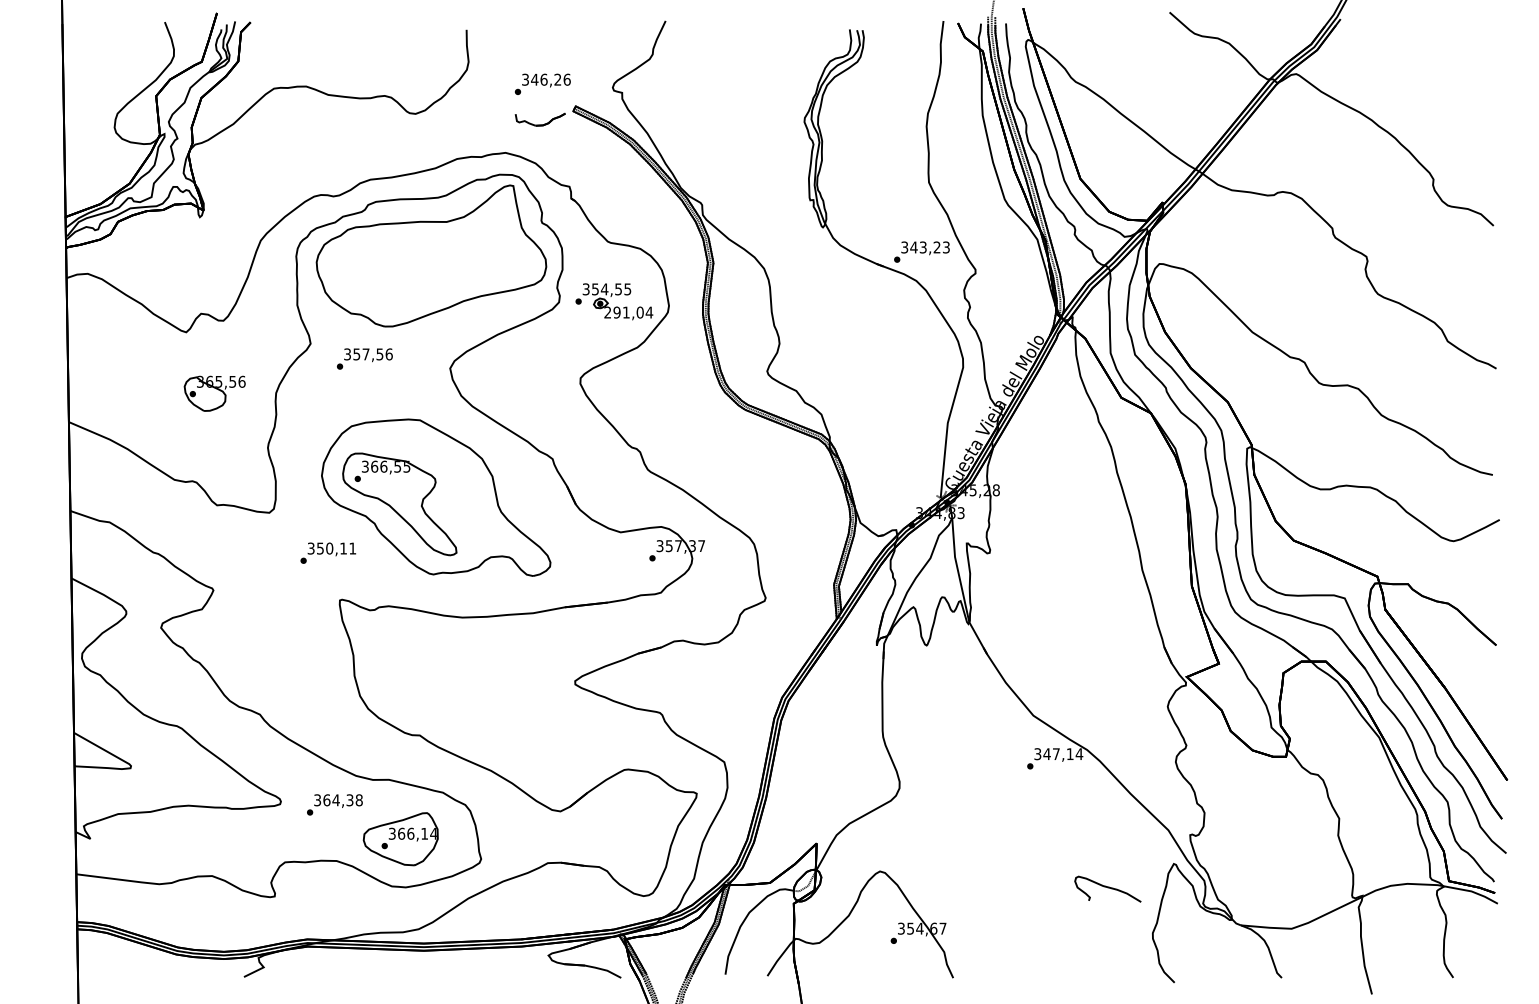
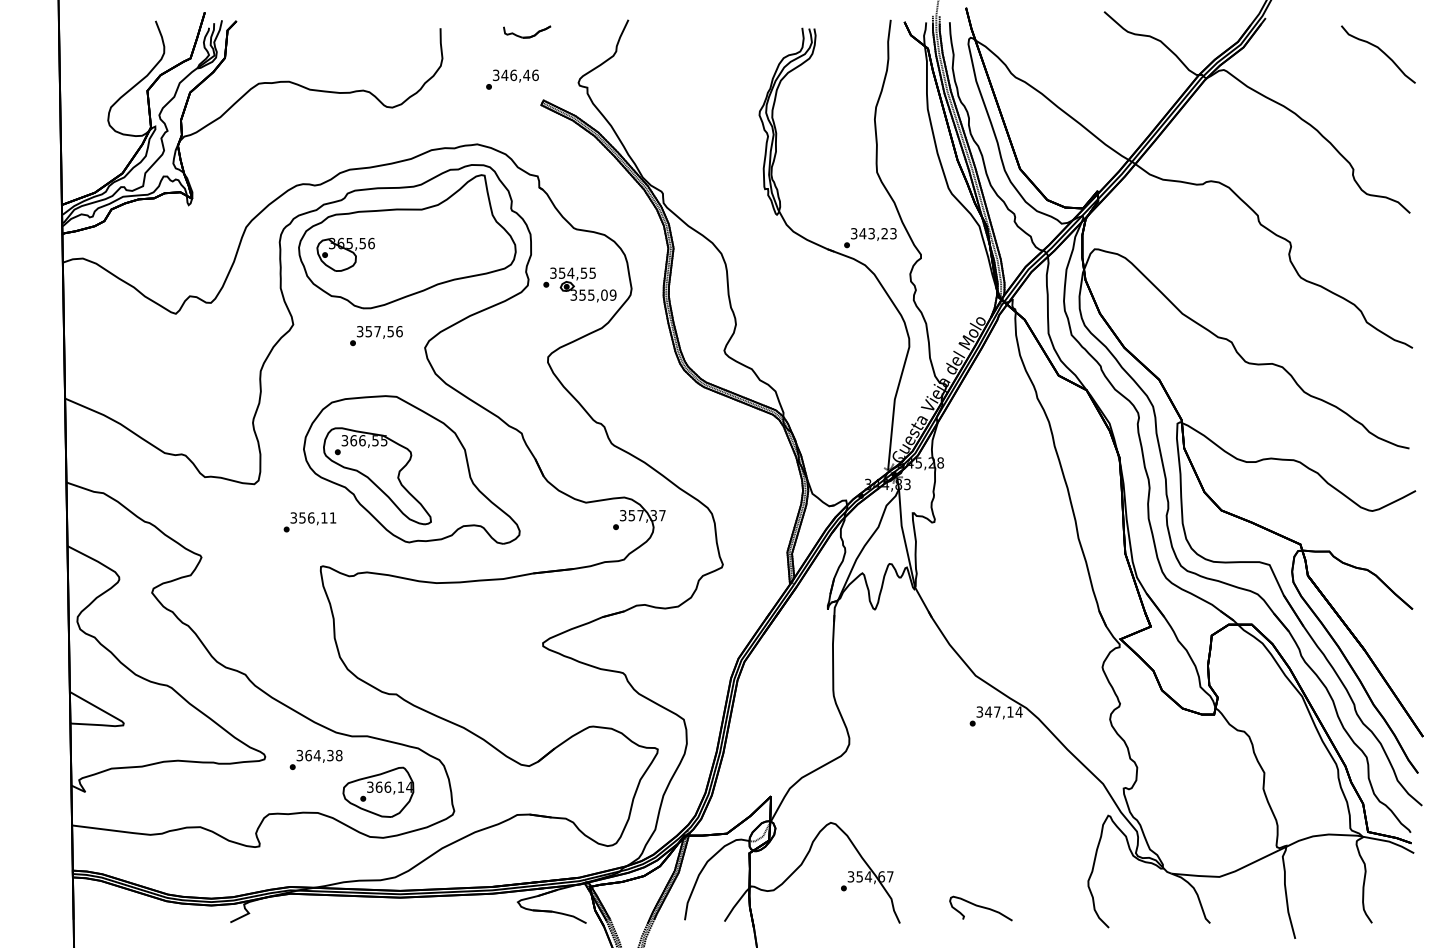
curve: (1462, 54) -> (1380, 51), added
text: (557, 78) -> (526, 74), 346,26 -> 346,46
part: (540, 119) -> (527, 31), moved
text: (628, 311) -> (593, 294), 291,04 -> 355,09
text: (364, 359) -> (376, 336), moved
part: (214, 393) -> (345, 254), moved
text: (329, 548) -> (311, 517), 350,11 -> 356,11
curve: (1107, 888) -> (980, 907), moved

